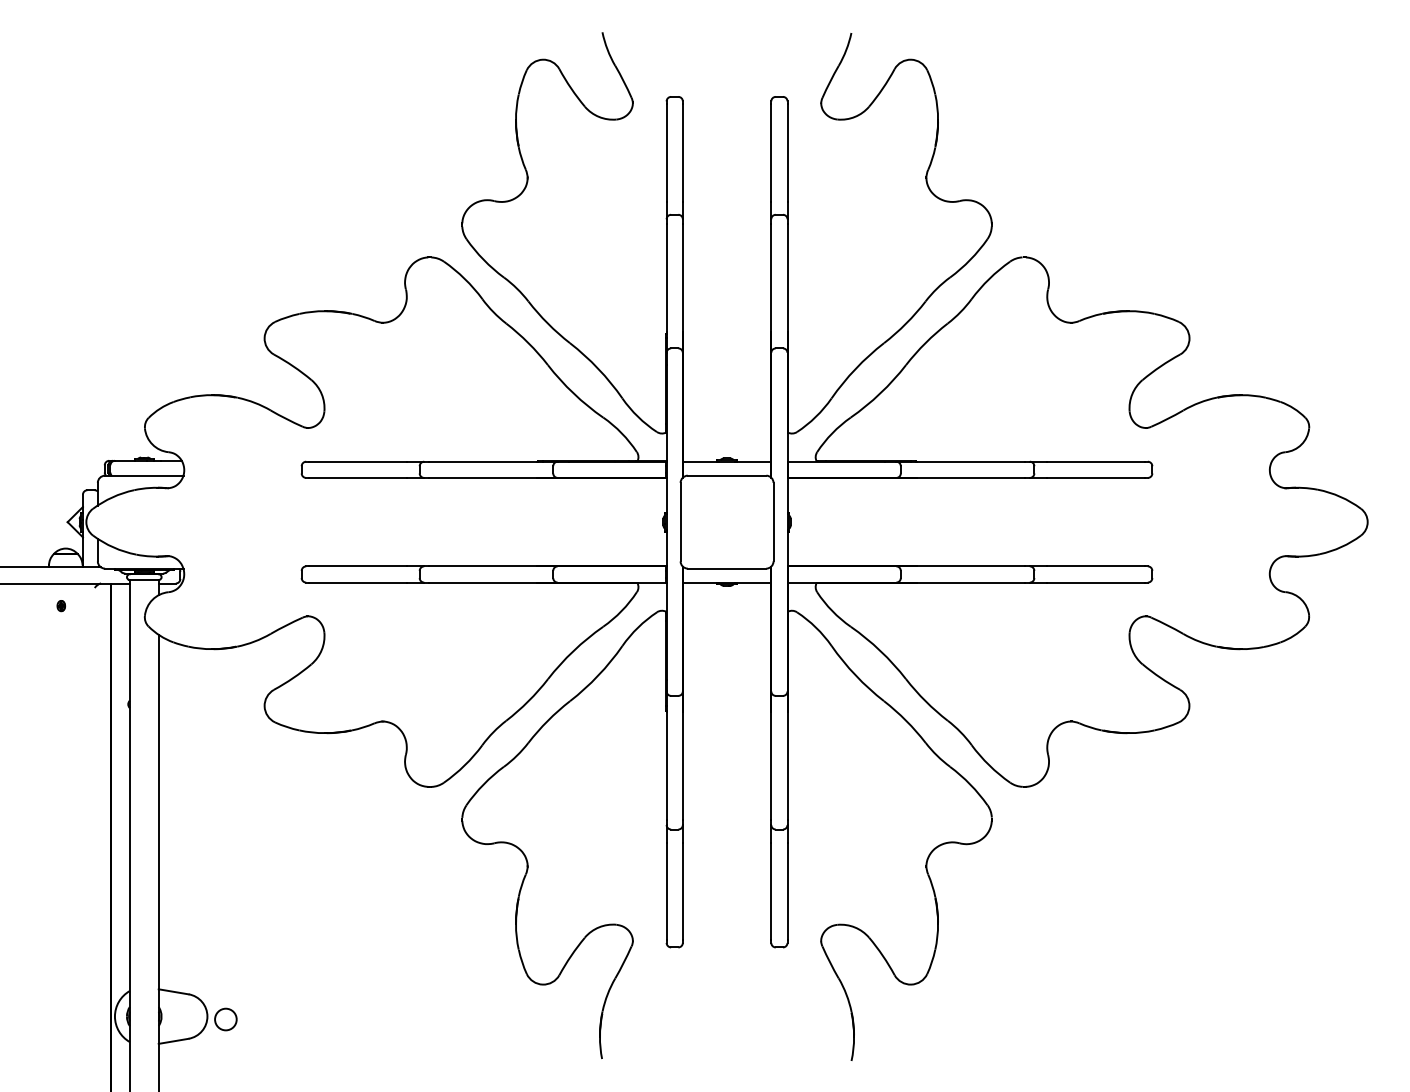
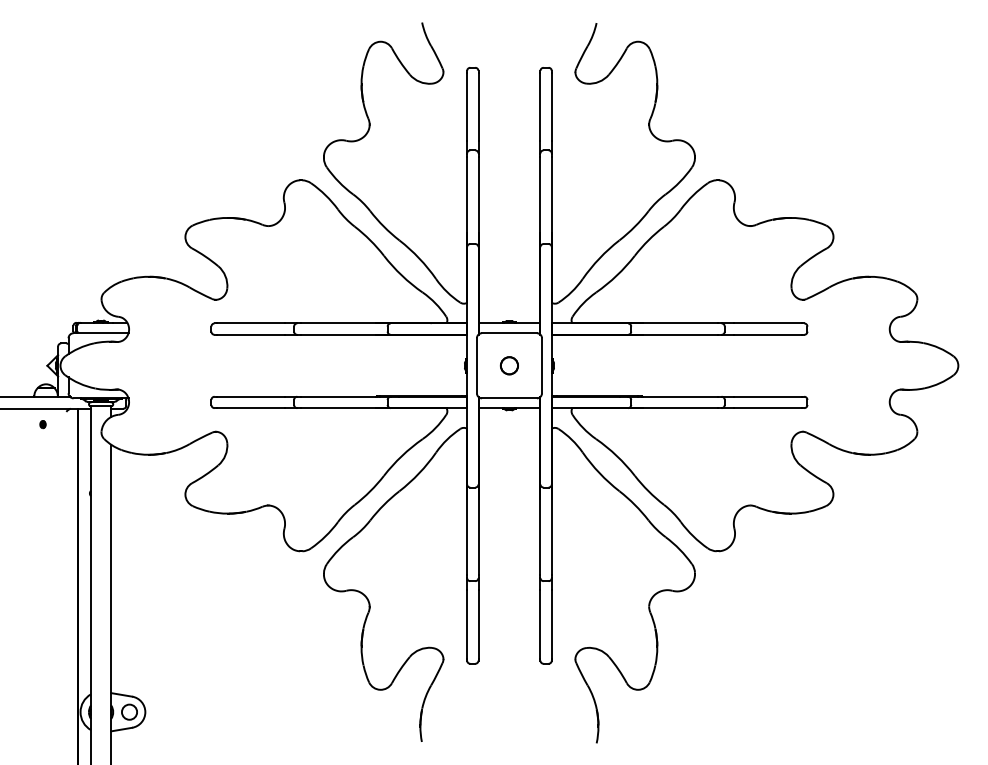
part: (726, 521) -> (509, 365), added
circle: (225, 1019) -> (129, 712), moved

